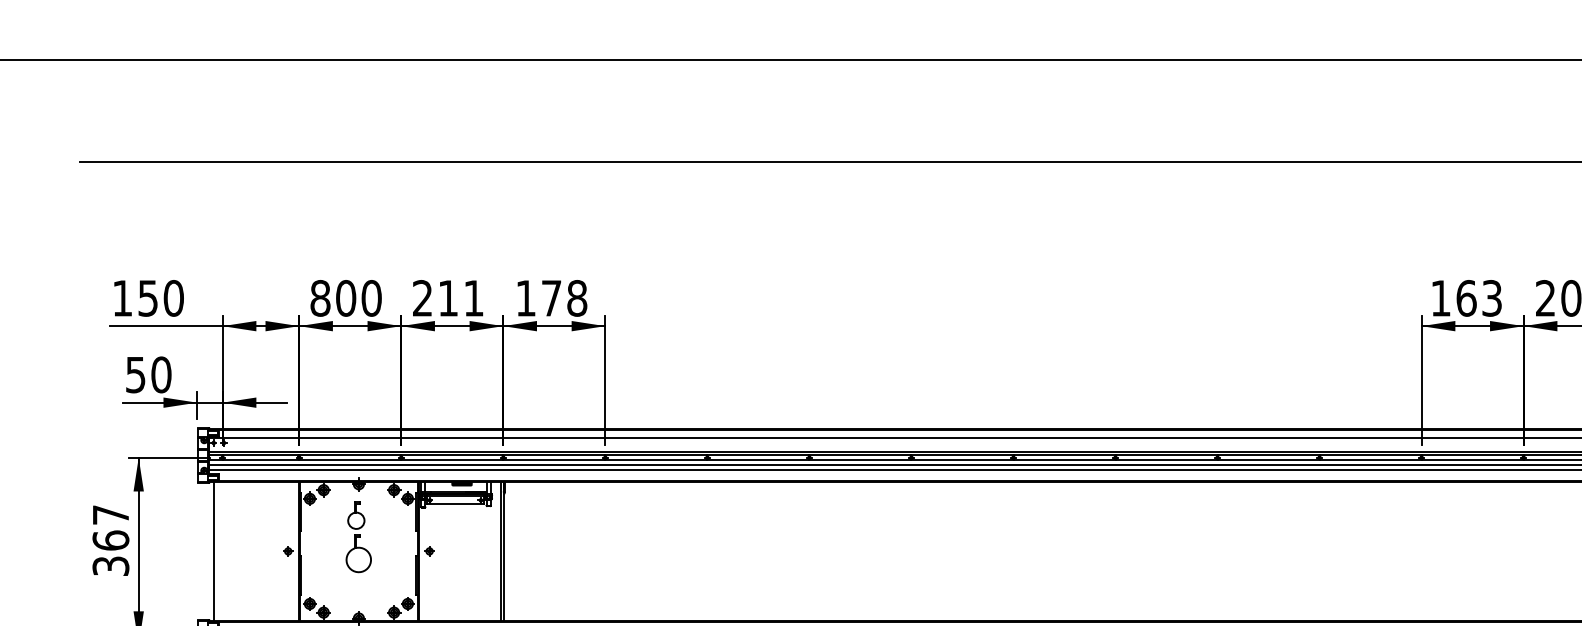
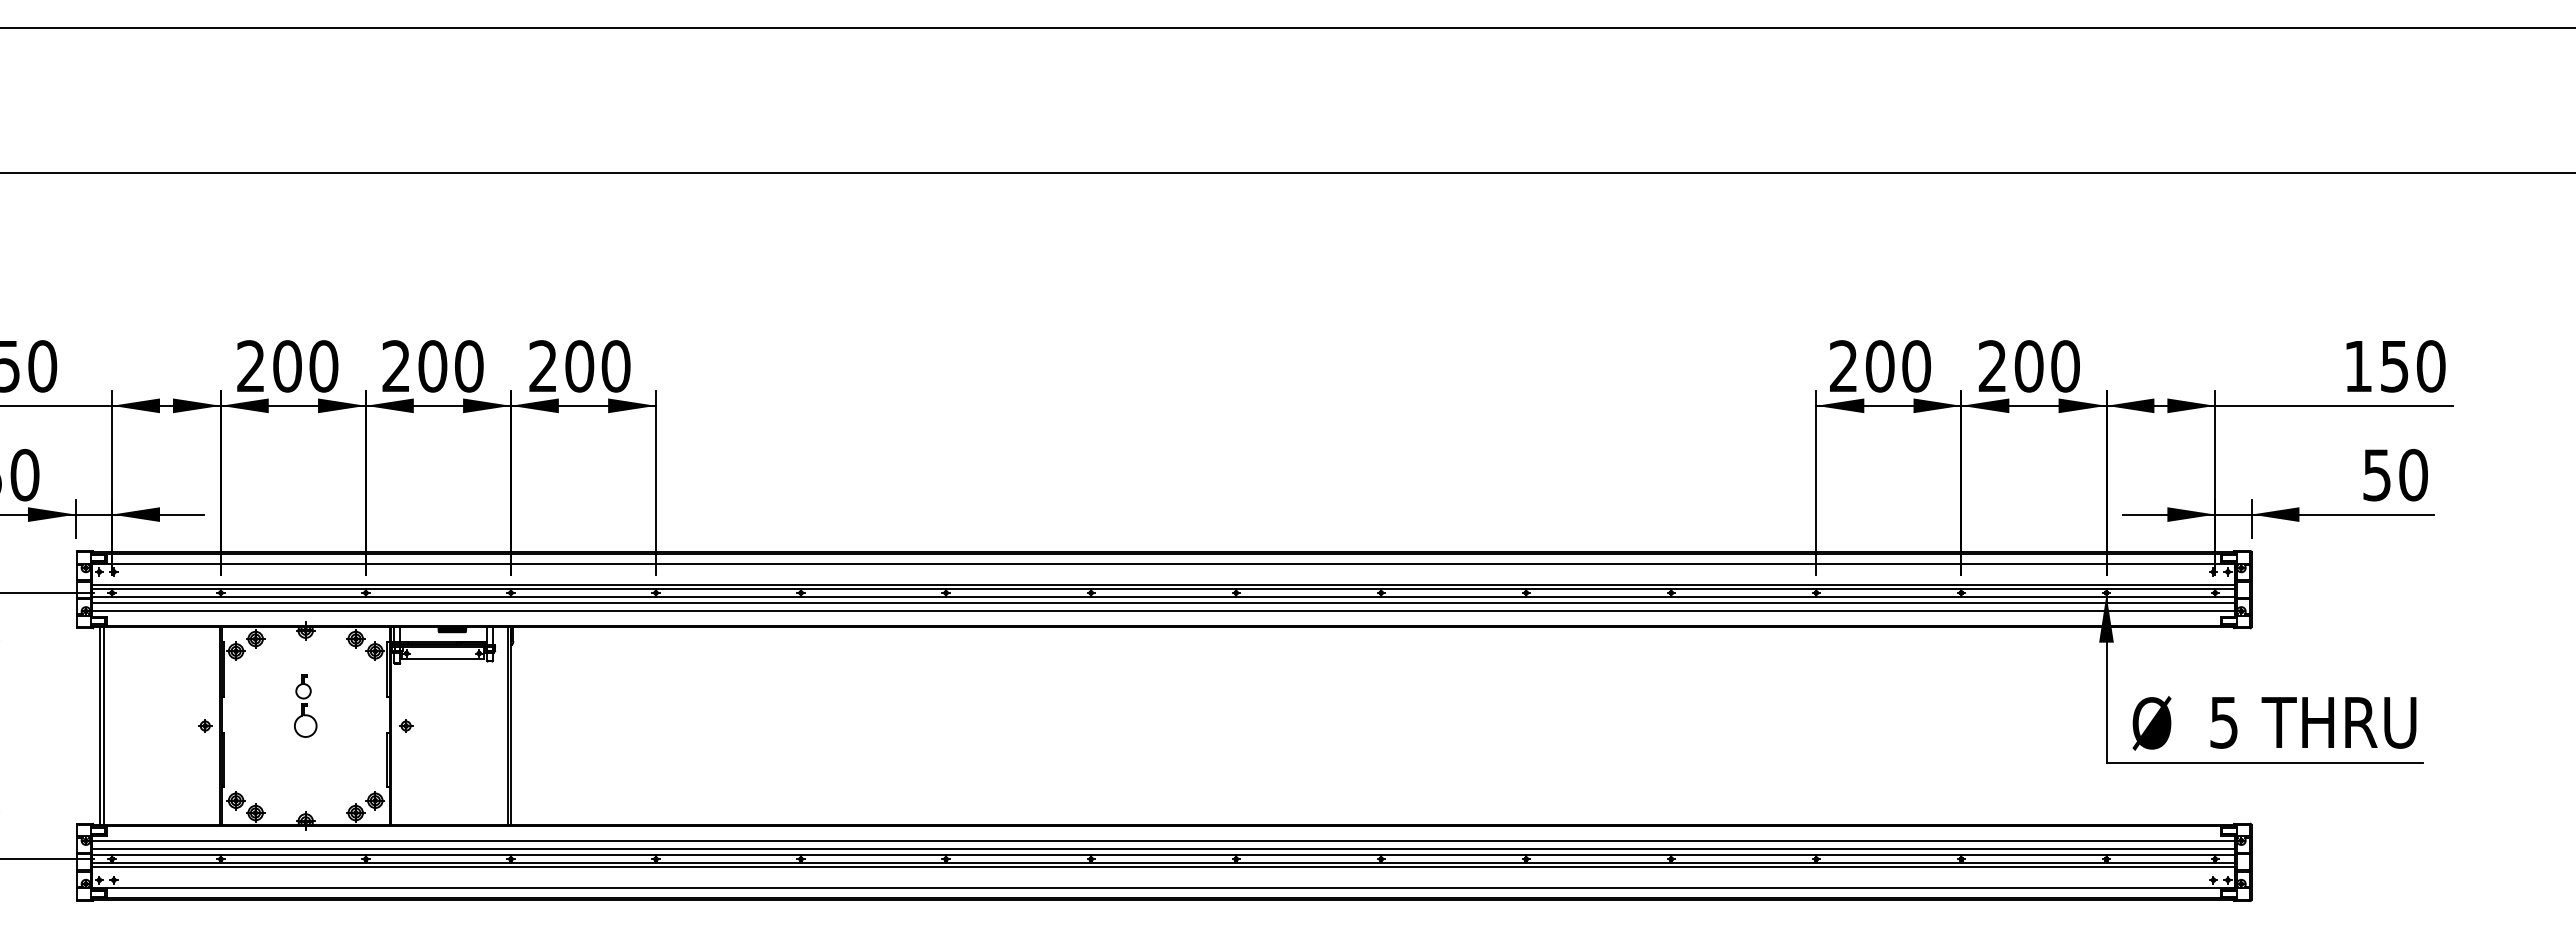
text: (320, 298) -> (251, 366), 800 -> 200
text: (460, 298) -> (450, 366), 211 -> 200
text: (551, 298) -> (579, 366), 178 -> 200
text: (1466, 298) -> (1880, 366), 163 -> 200
part: (358, 536) -> (305, 705), size x0.62
line: (216, 551) -> (103, 725), added

